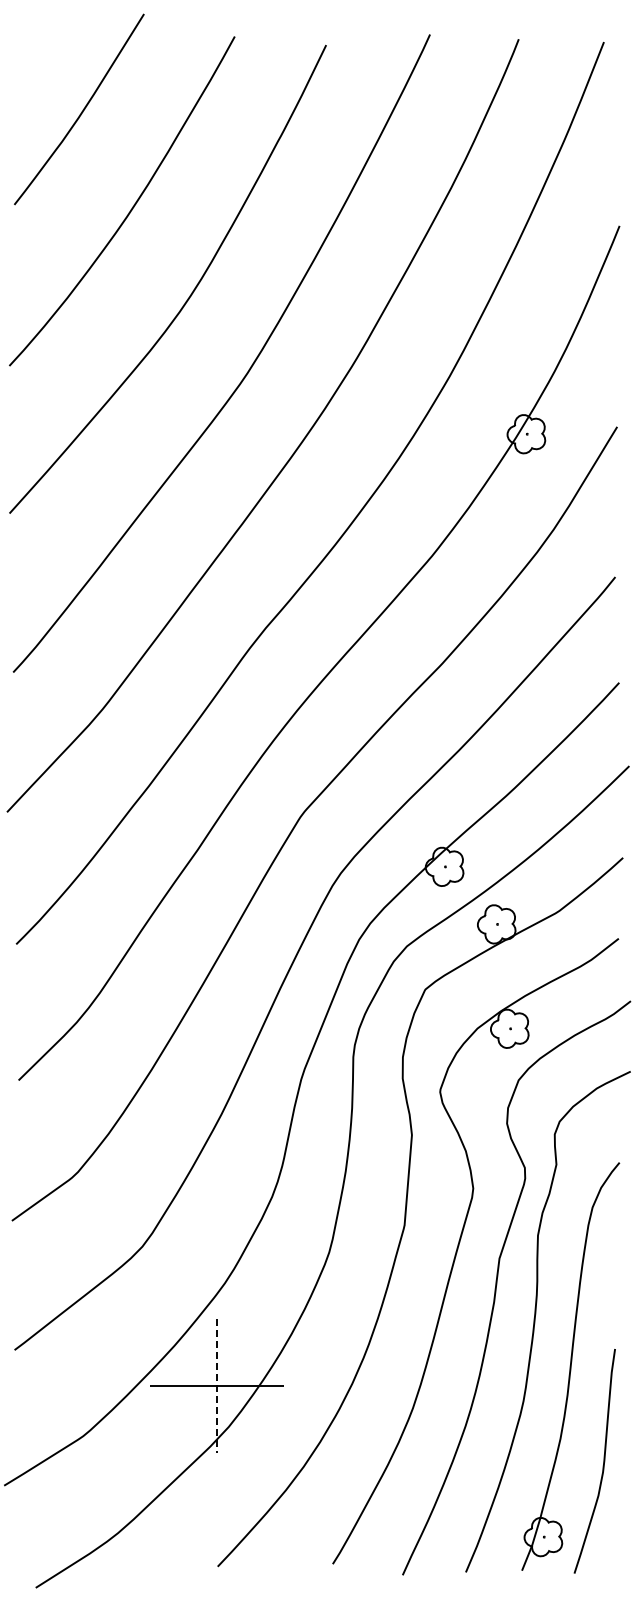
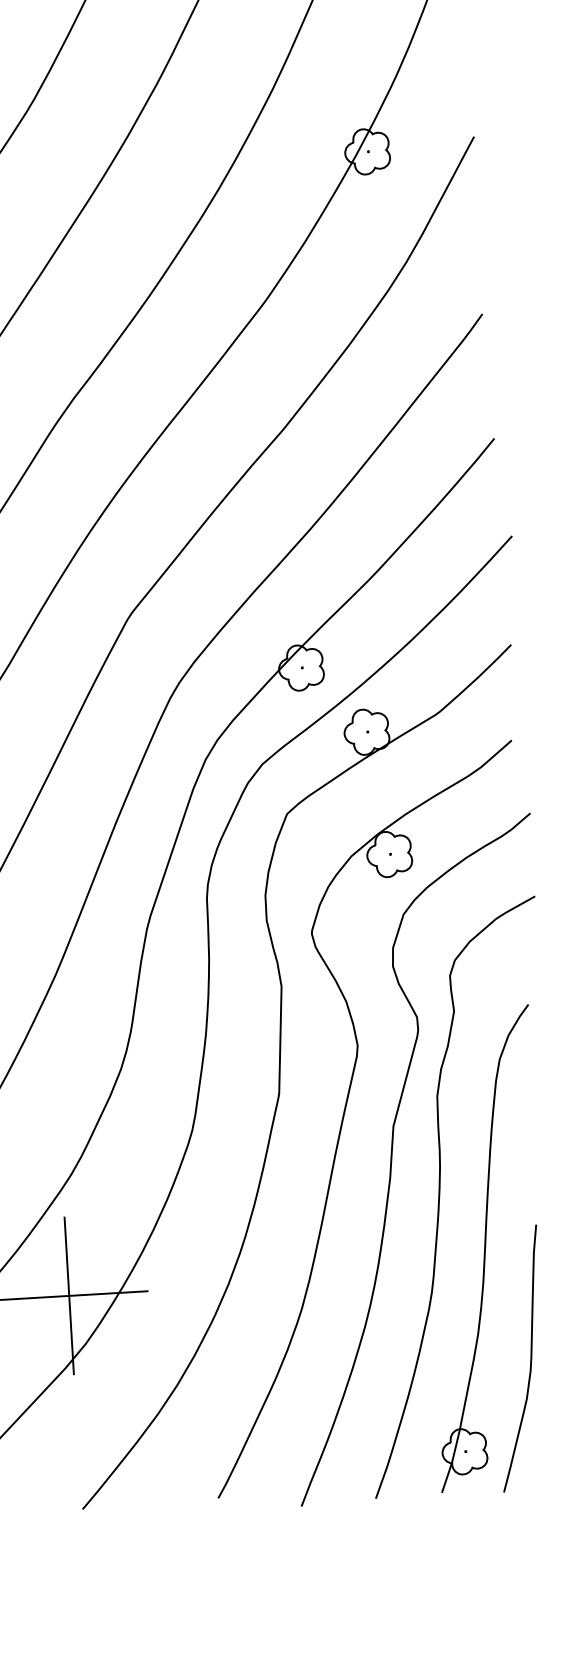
line: (217, 1386) -> (69, 1296), dashed -> solid

